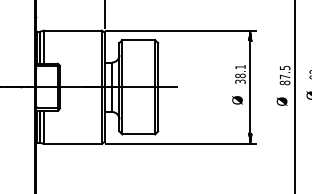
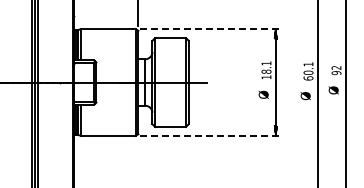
line: (181, 31) -> (210, 29), solid -> dashed
text: (285, 75) -> (308, 71), 87.5 -> 60.1
text: (240, 81) -> (266, 77), 38.1 -> 18.1
line: (181, 143) -> (210, 135), solid -> dashed

